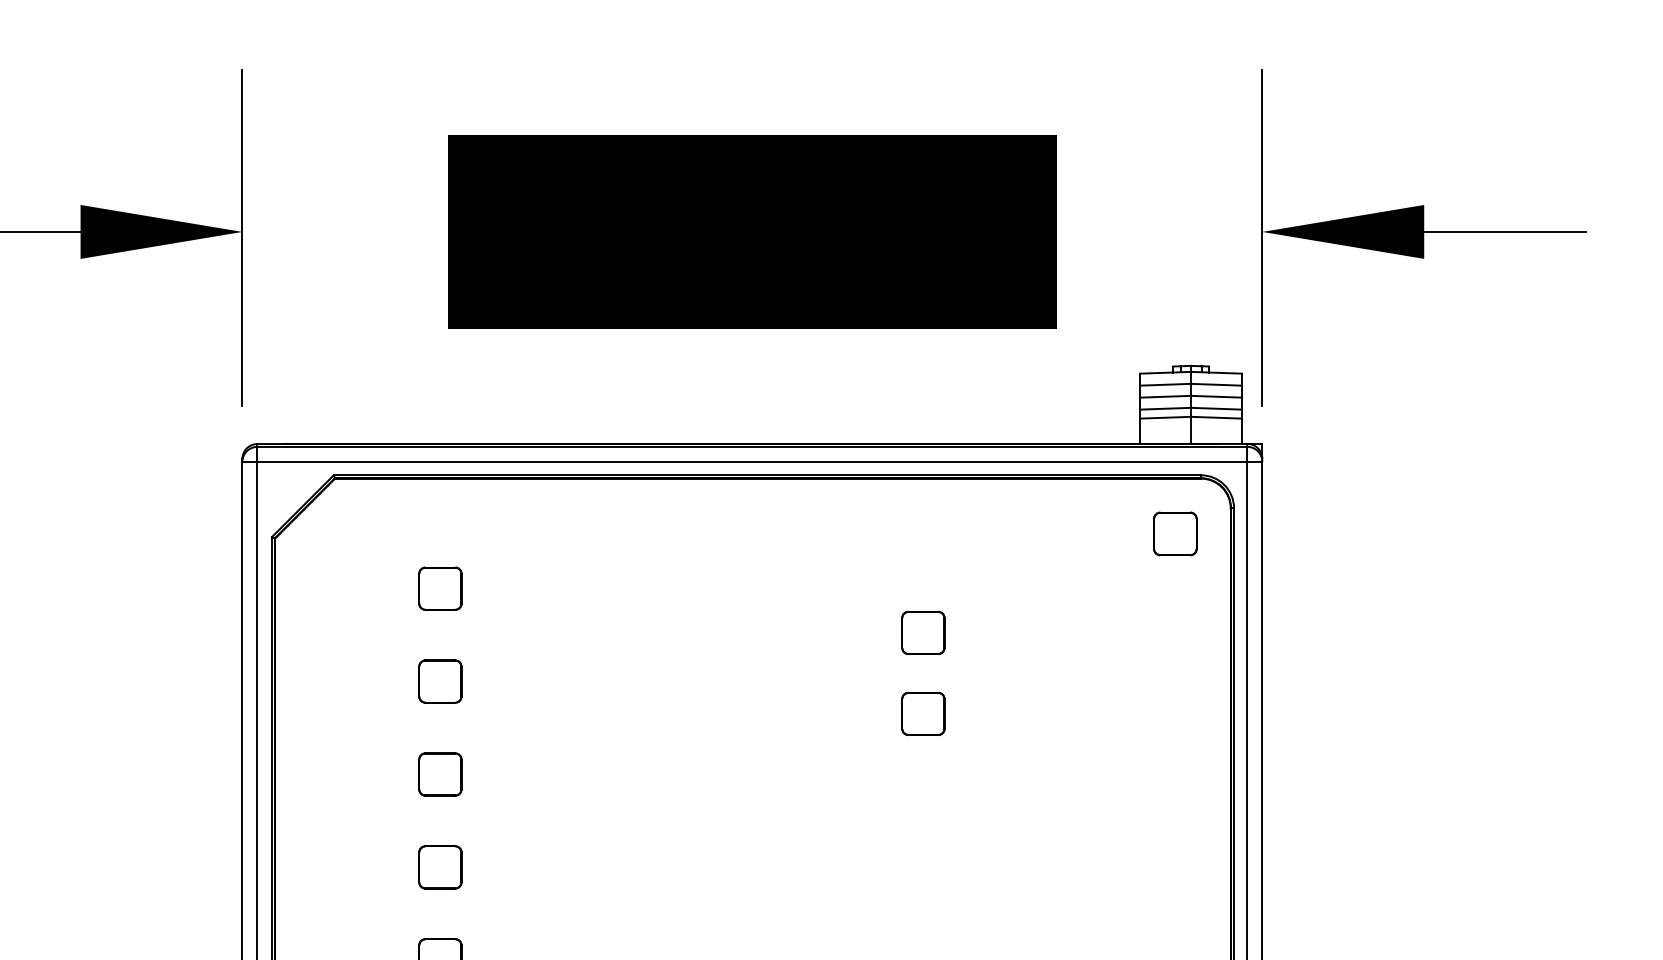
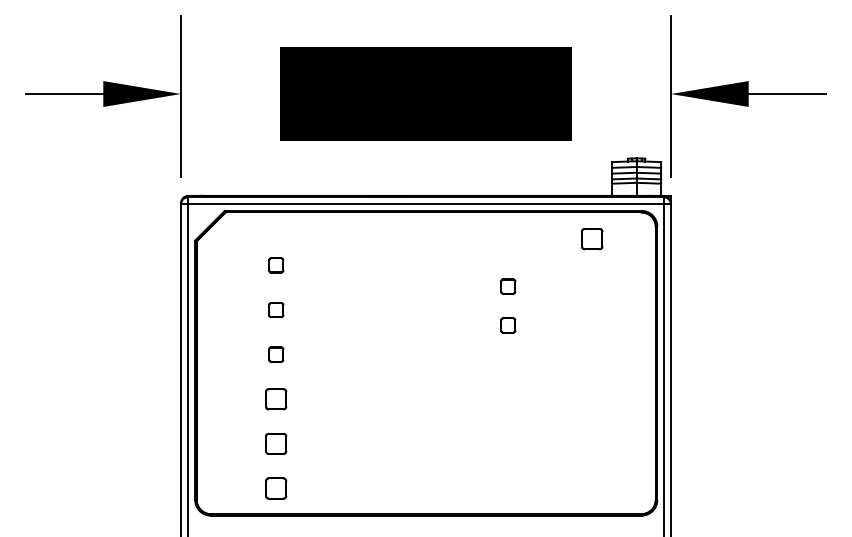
part: (1176, 534) -> (592, 239), moved
part: (441, 588) -> (276, 265), size x0.7
part: (924, 632) -> (508, 286), size x0.7
part: (441, 682) -> (276, 310), size x0.7
part: (924, 713) -> (508, 325), size x0.7
part: (441, 774) -> (276, 354), size x0.7

